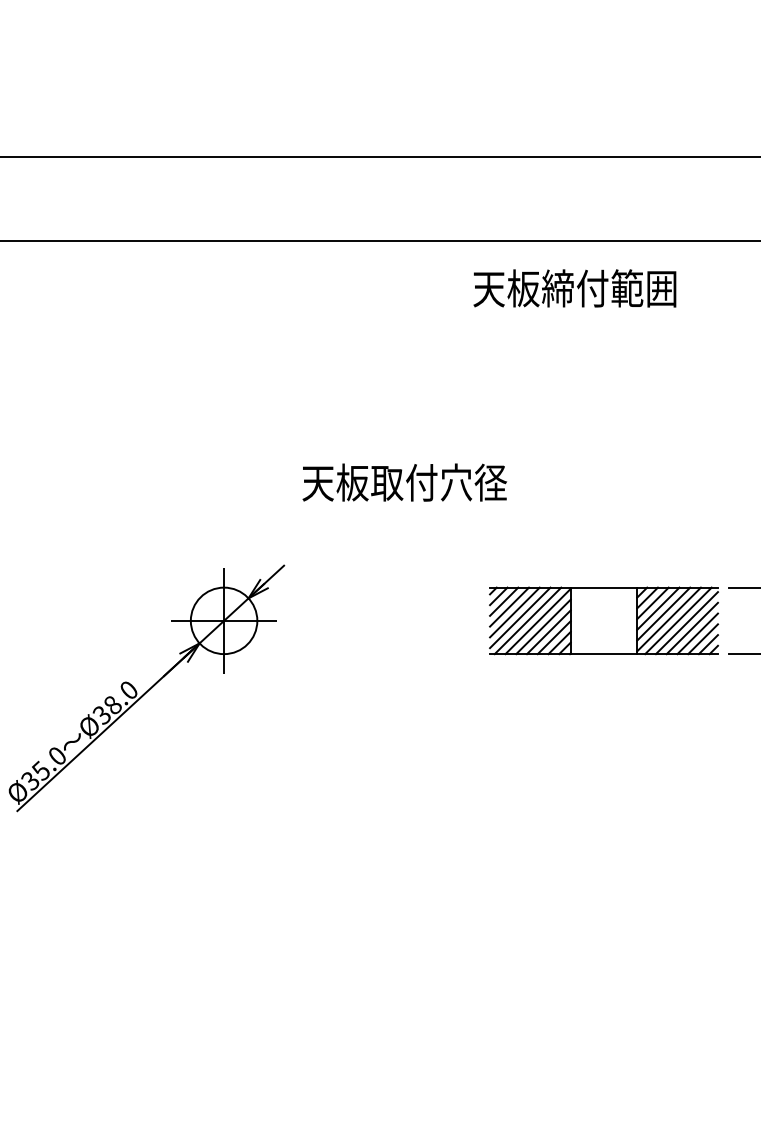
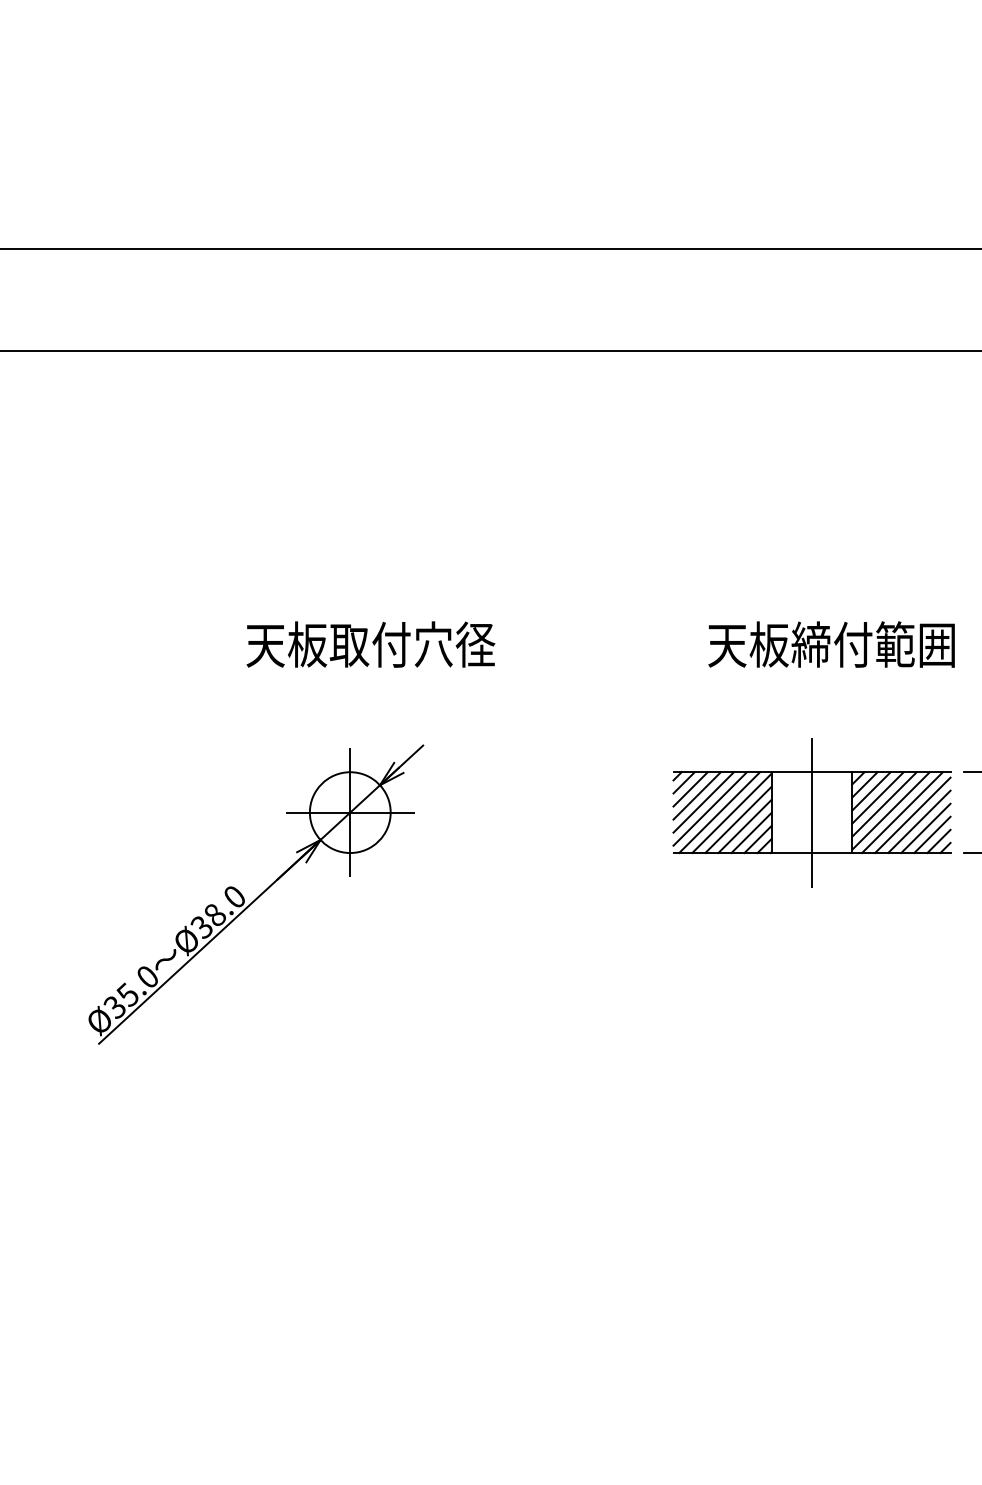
text: (574, 288) -> (831, 644), moved
text: (404, 482) -> (370, 644), moved
line: (604, 620) -> (812, 812), added

